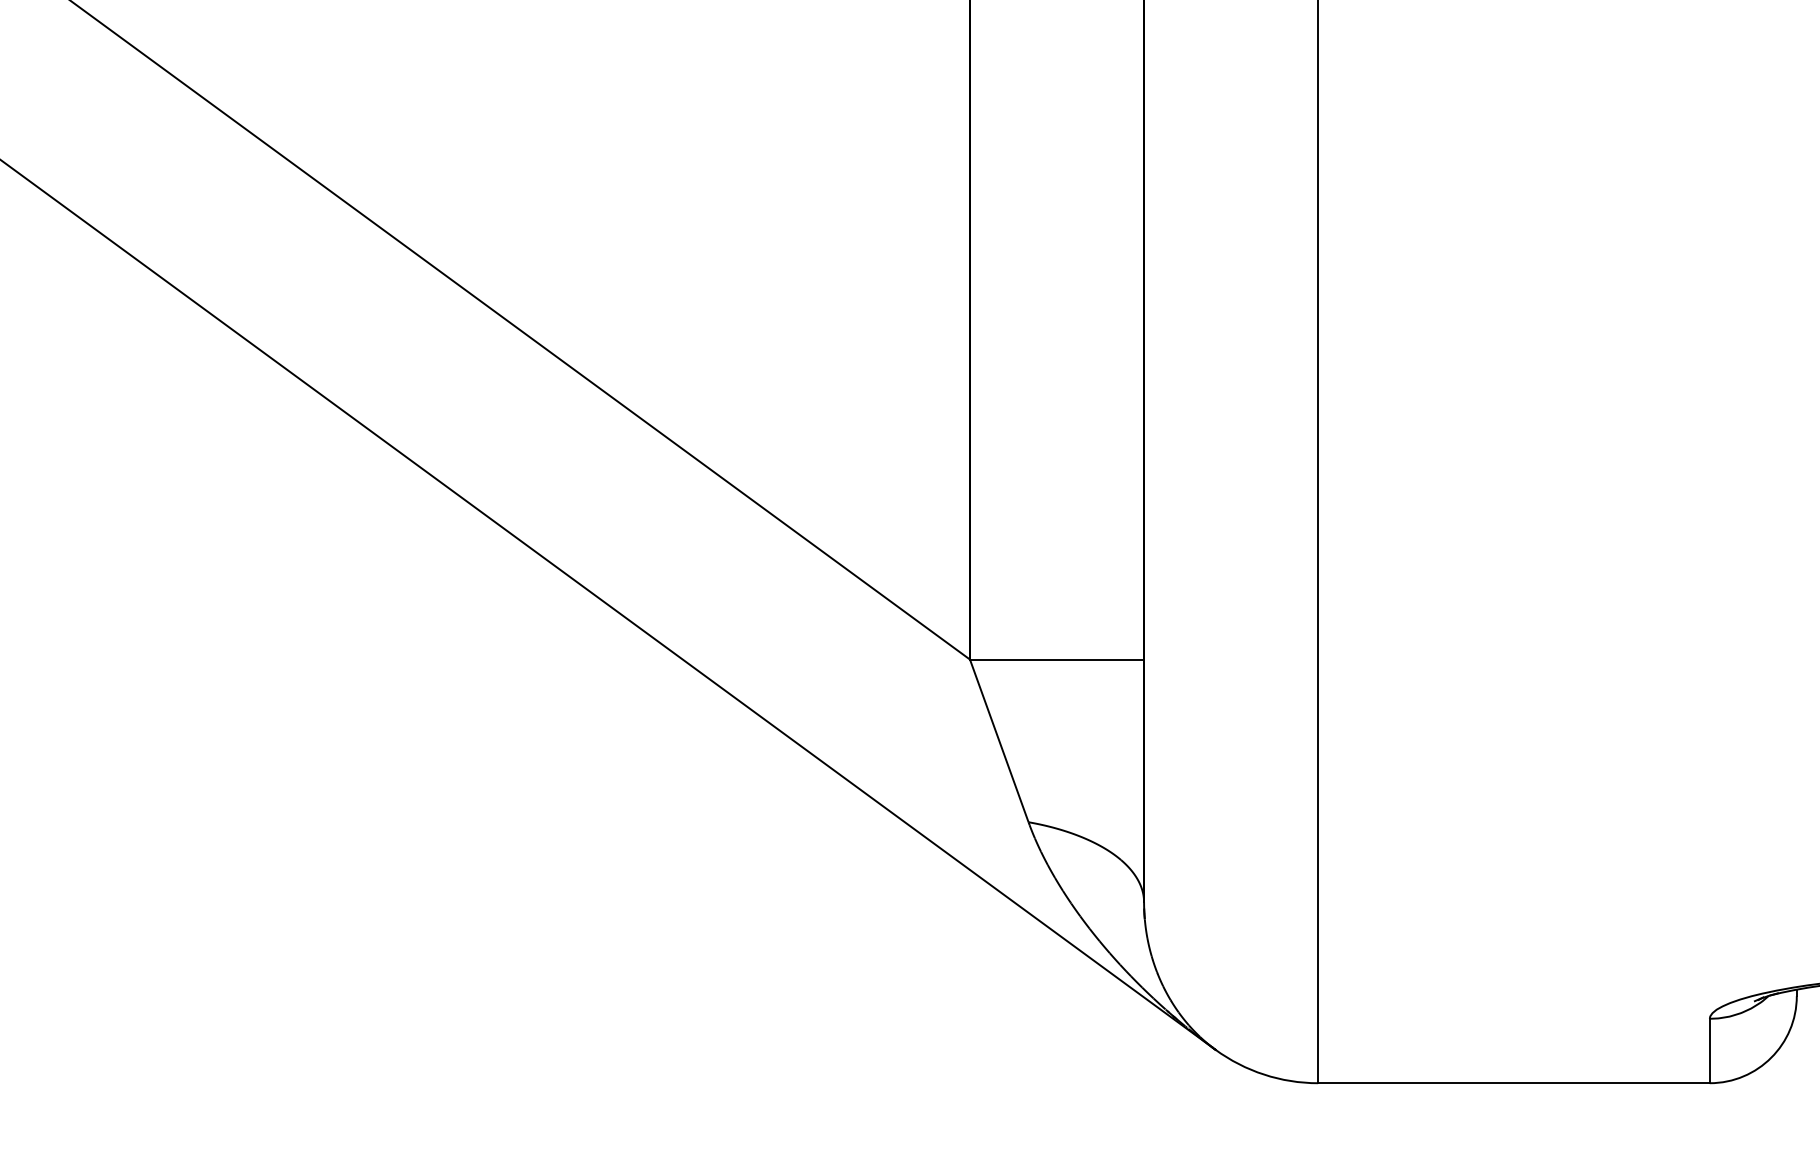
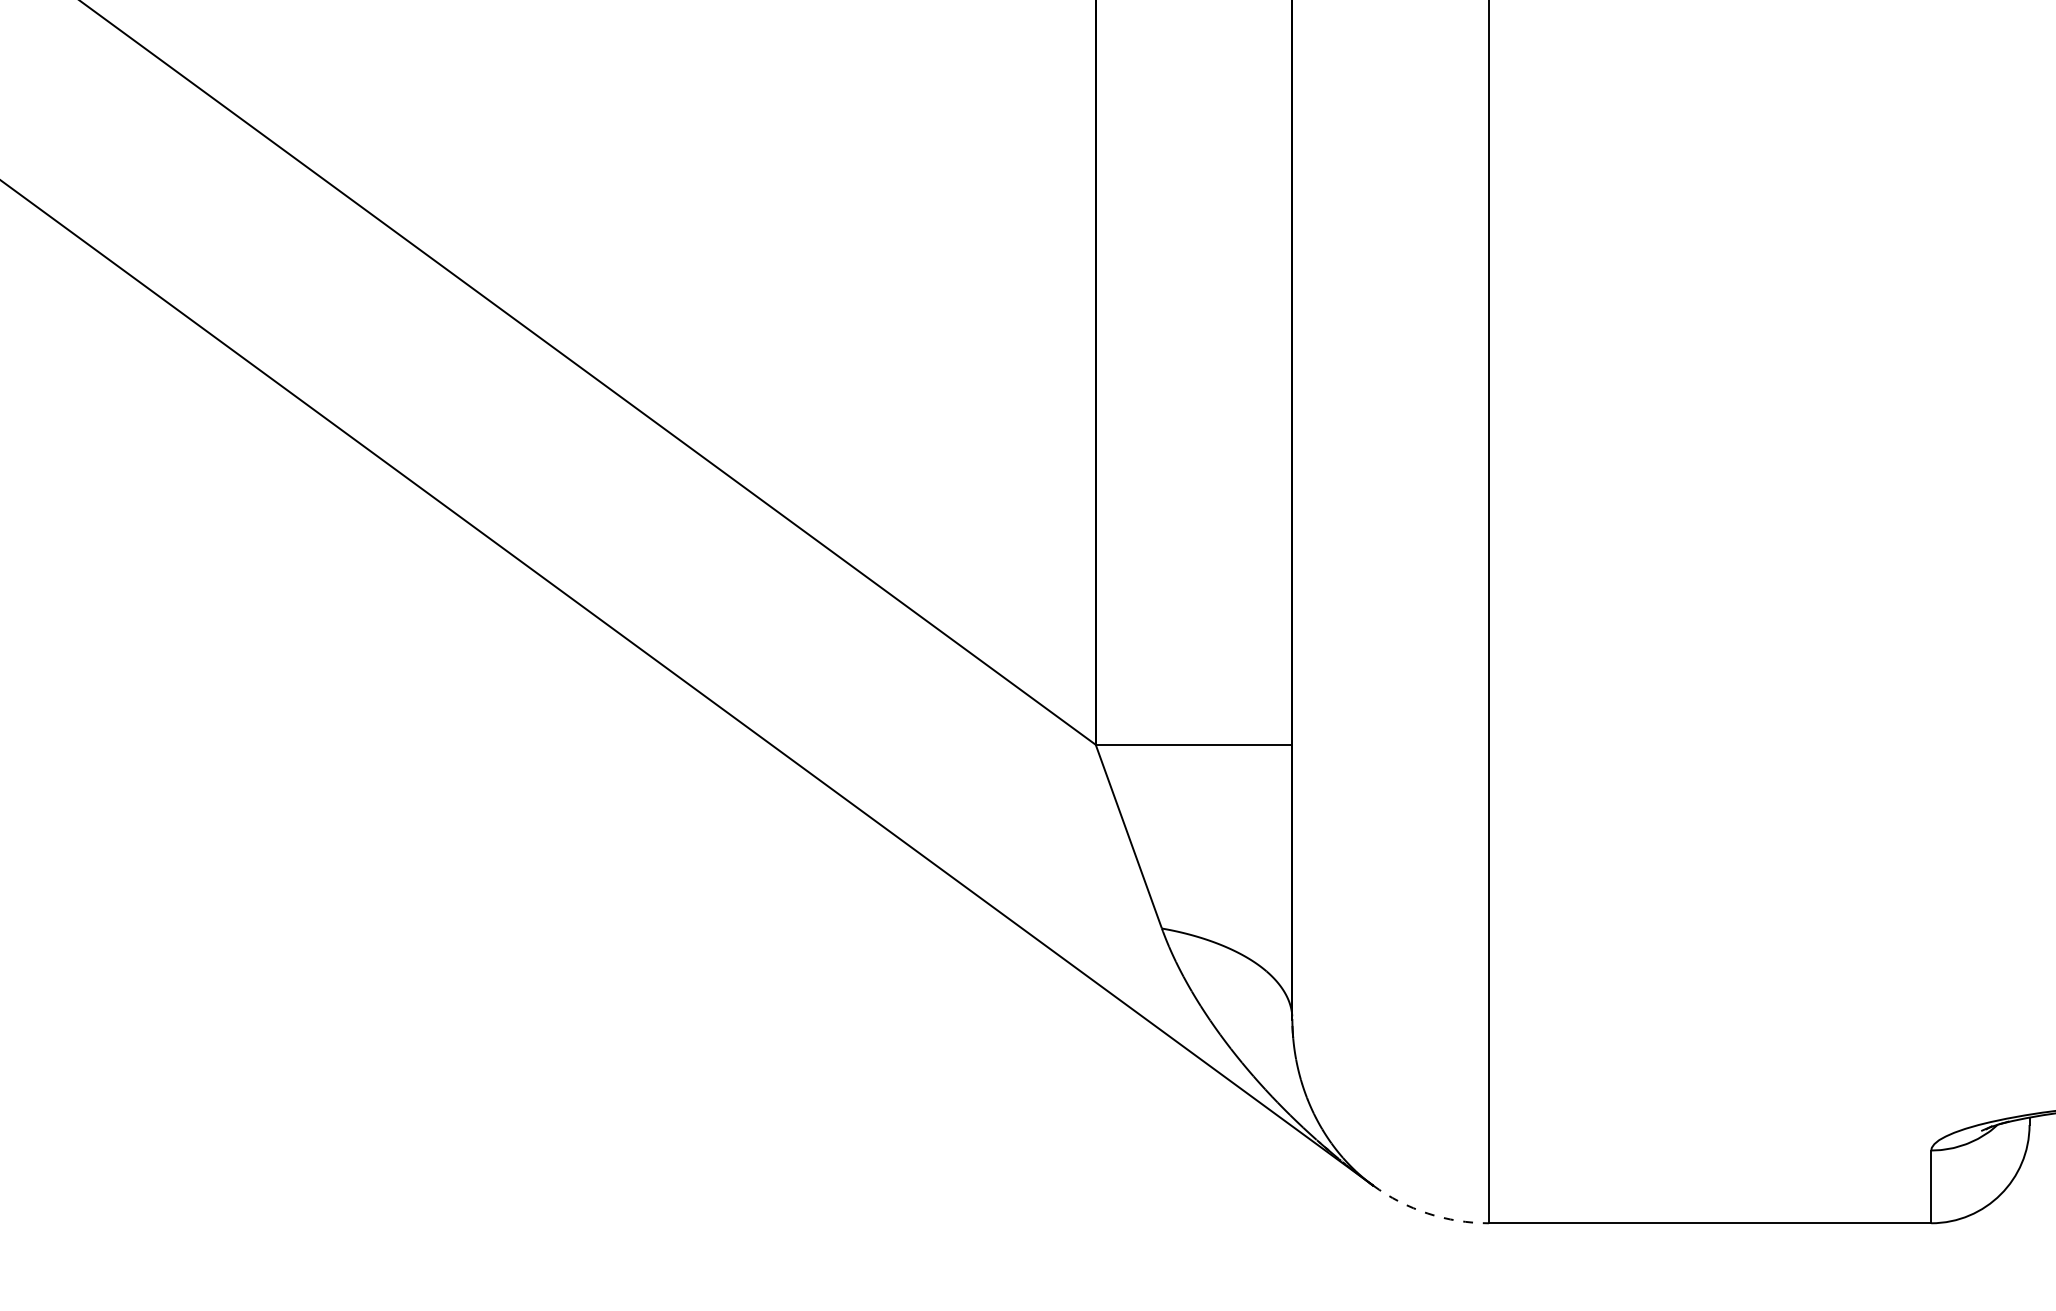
arc: (1264, 1074) -> (1428, 1213), solid -> dashed

